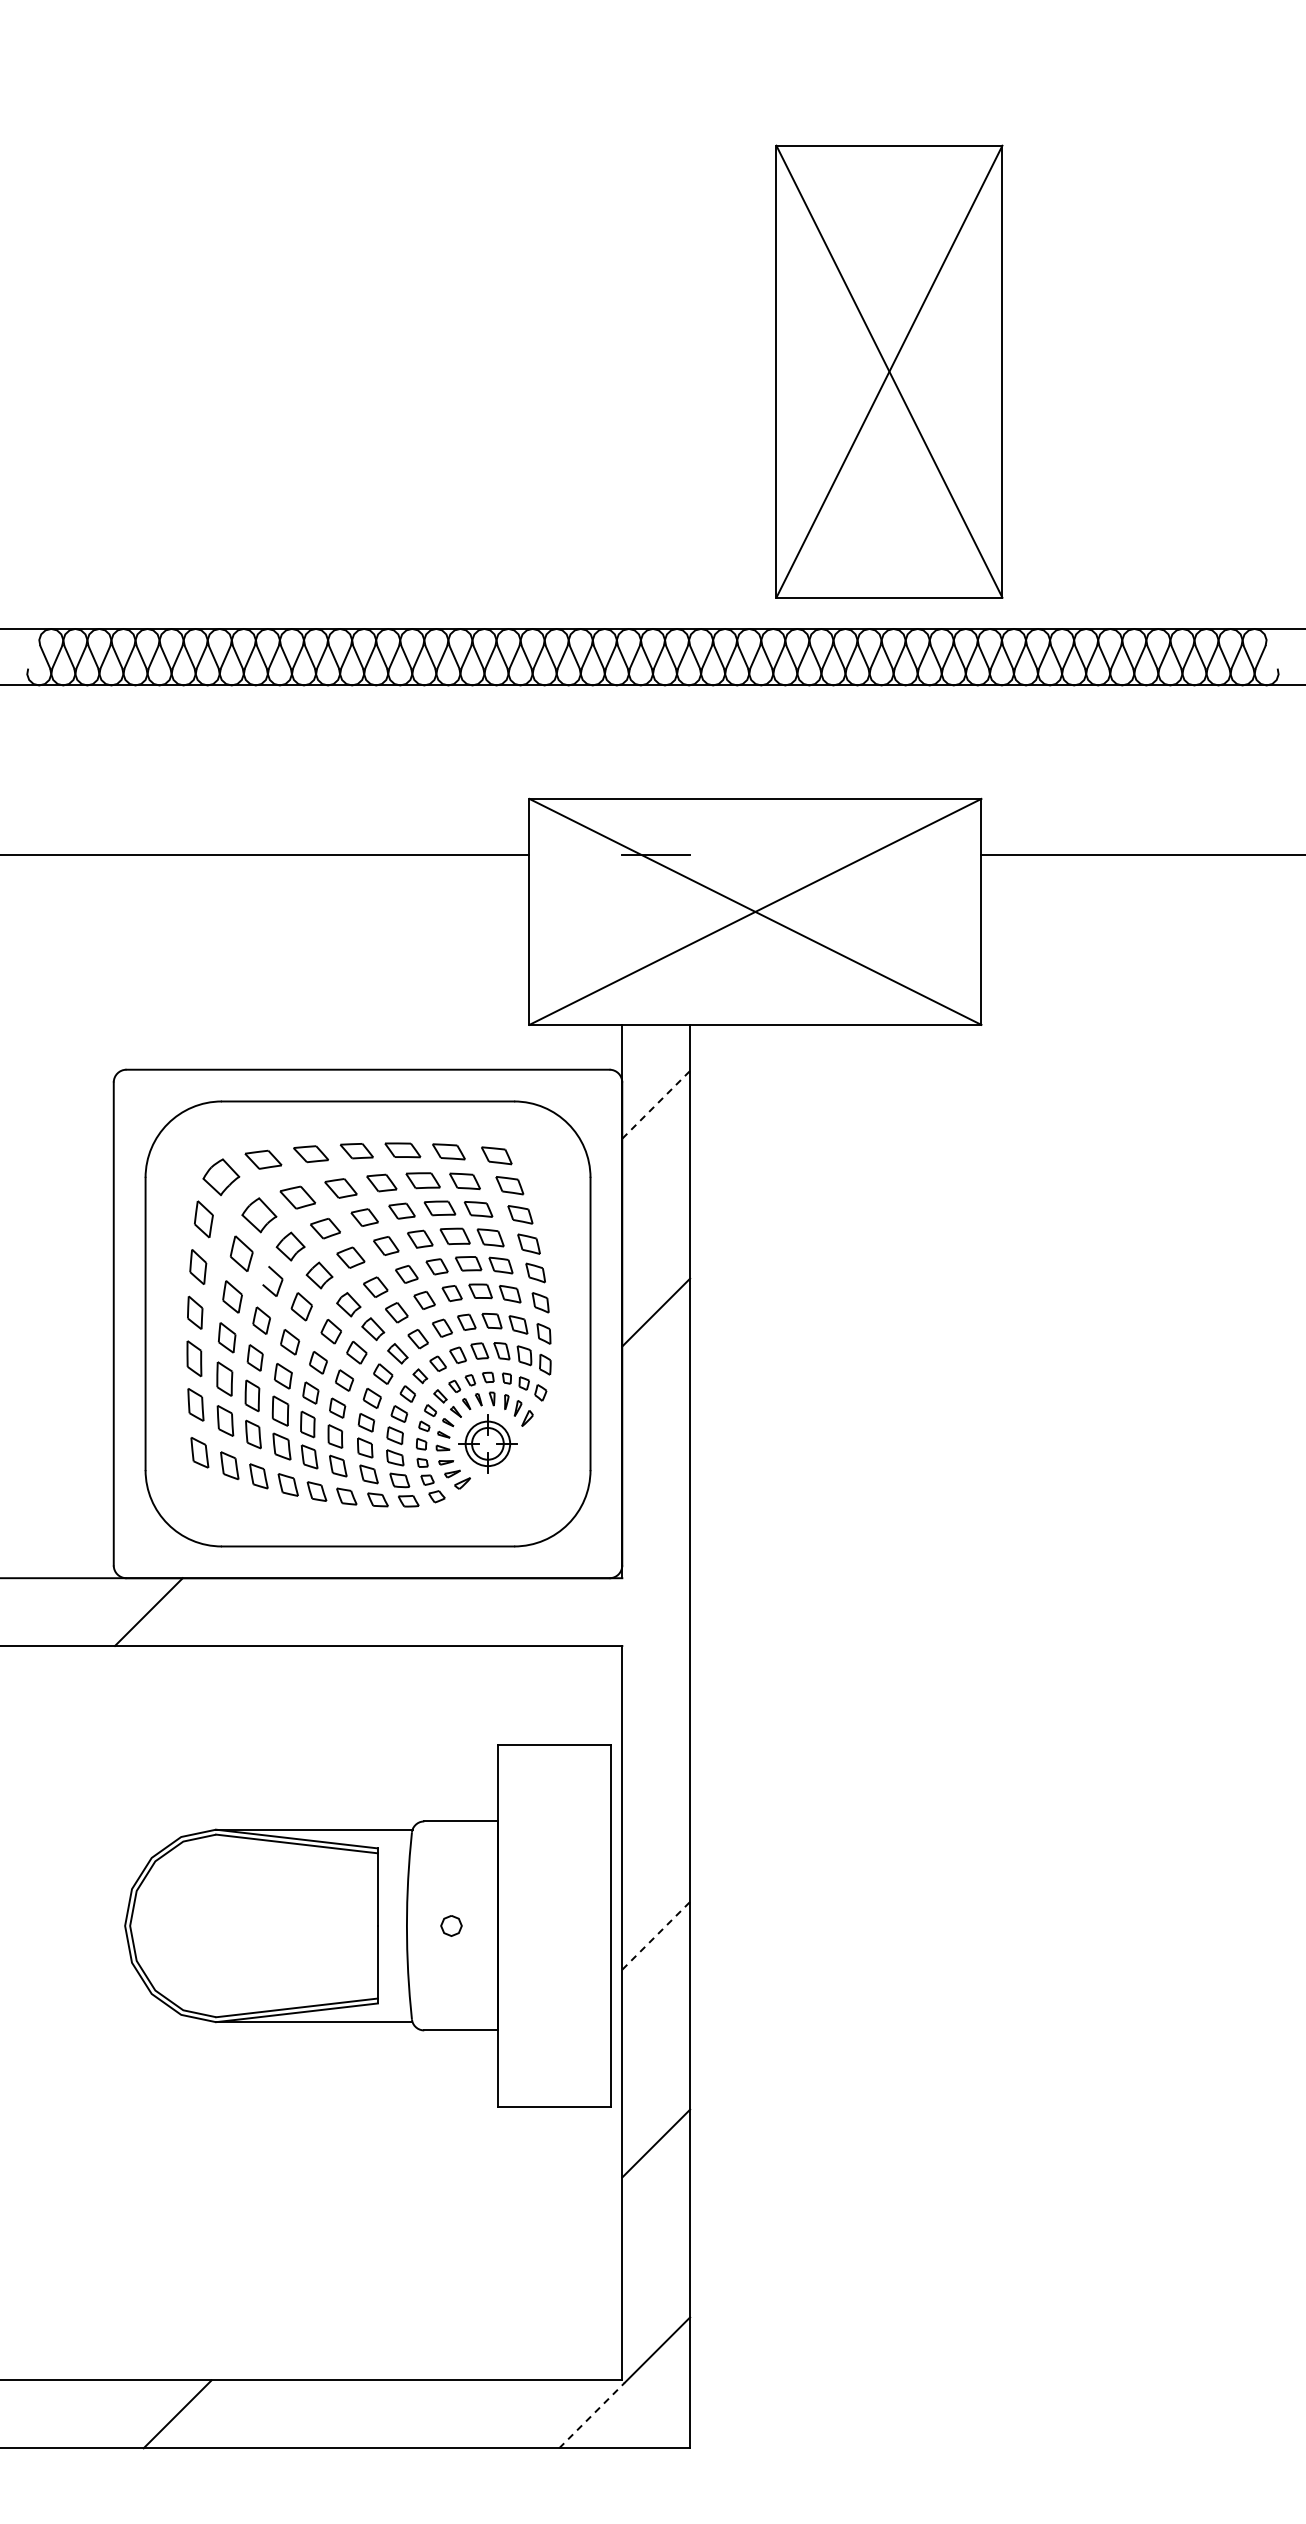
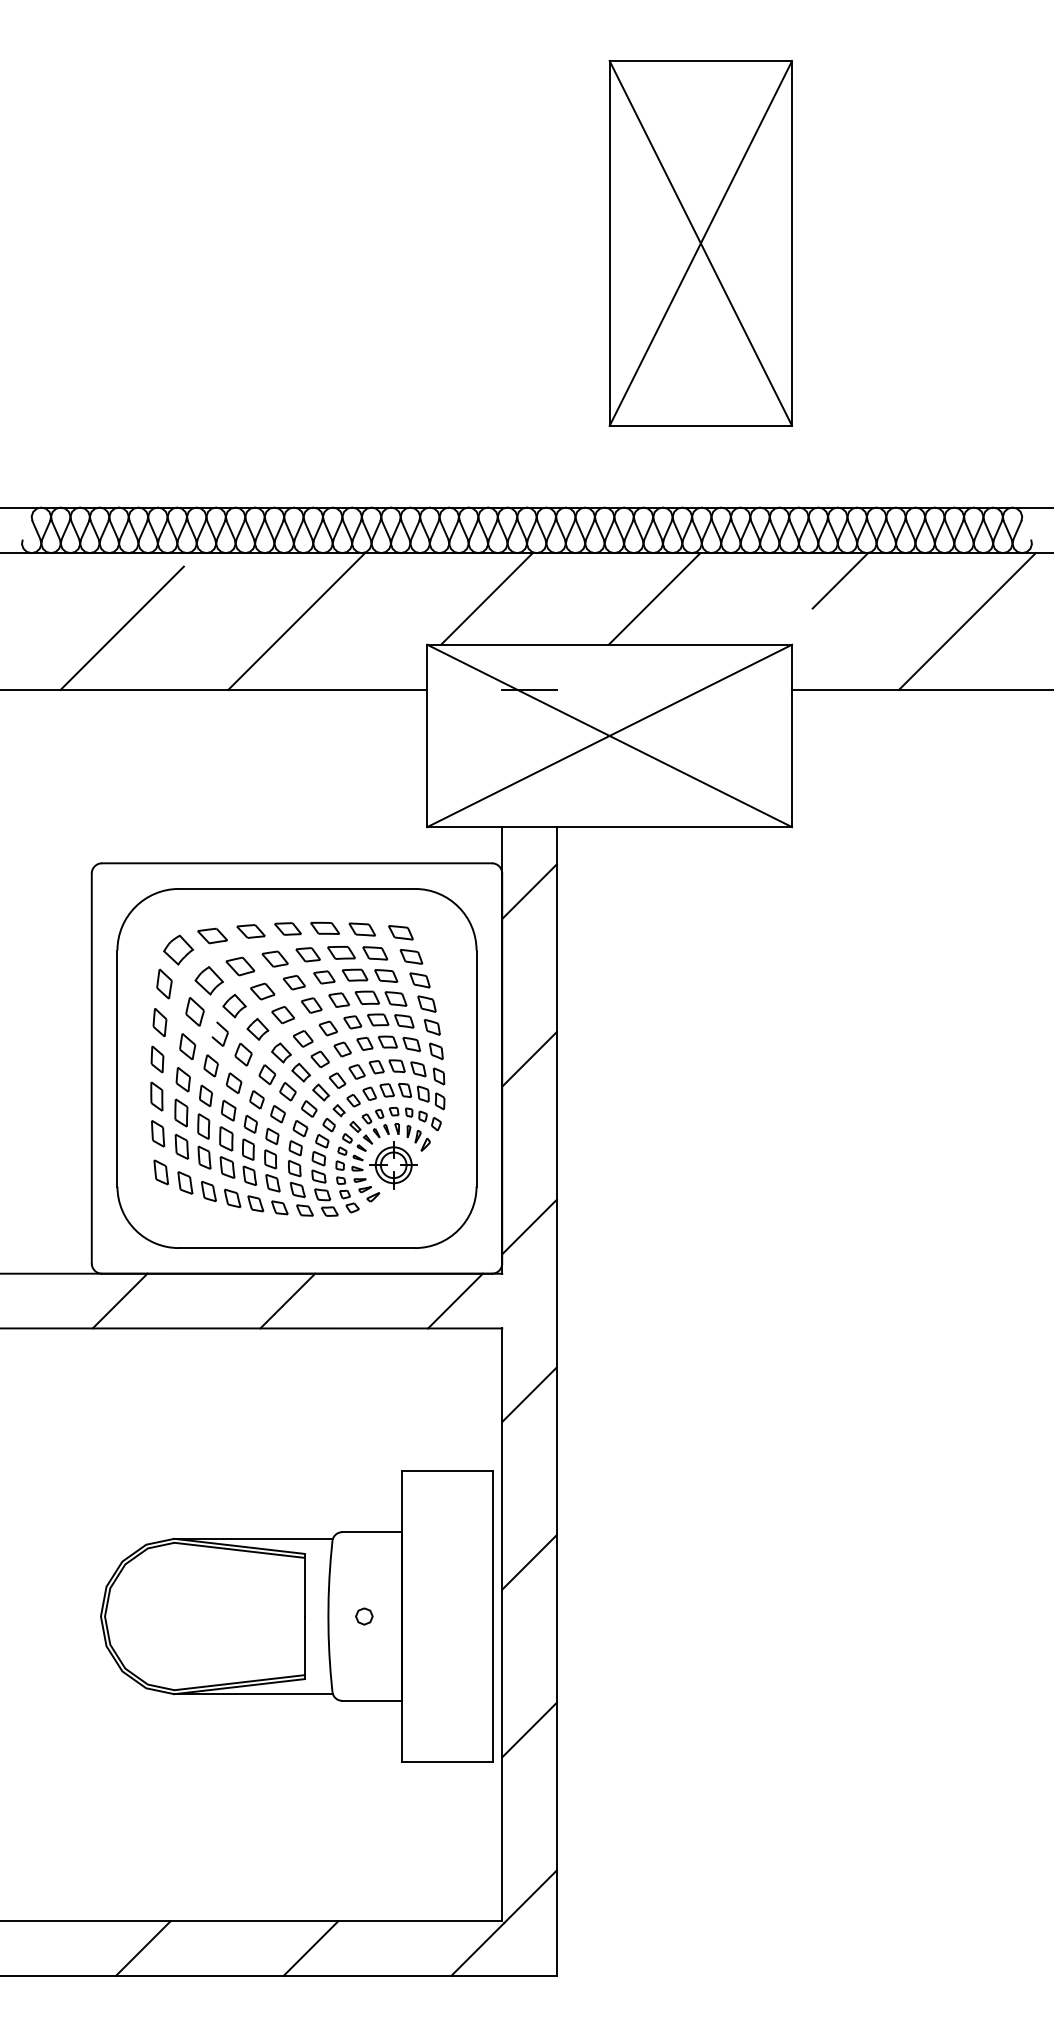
part: (889, 371) -> (700, 243), moved
line: (1040, 719) -> (839, 580), added
line: (603, 741) -> (487, 598), added
line: (810, 741) -> (654, 598), added
line: (367, 769) -> (296, 621), added
line: (1198, 769) -> (967, 621), added
line: (151, 778) -> (122, 628), added
line: (656, 1104) -> (529, 891), dashed -> solid
line: (656, 1520) -> (529, 1227), added
line: (356, 1611) -> (287, 1300), added
line: (564, 1612) -> (455, 1301), added
line: (656, 1727) -> (529, 1394), added
part: (367, 1925) -> (296, 1616), moved
line: (656, 1935) -> (529, 1562), dashed -> solid
line: (385, 2414) -> (311, 1948), added
line: (592, 2415) -> (478, 1949), dashed -> solid

